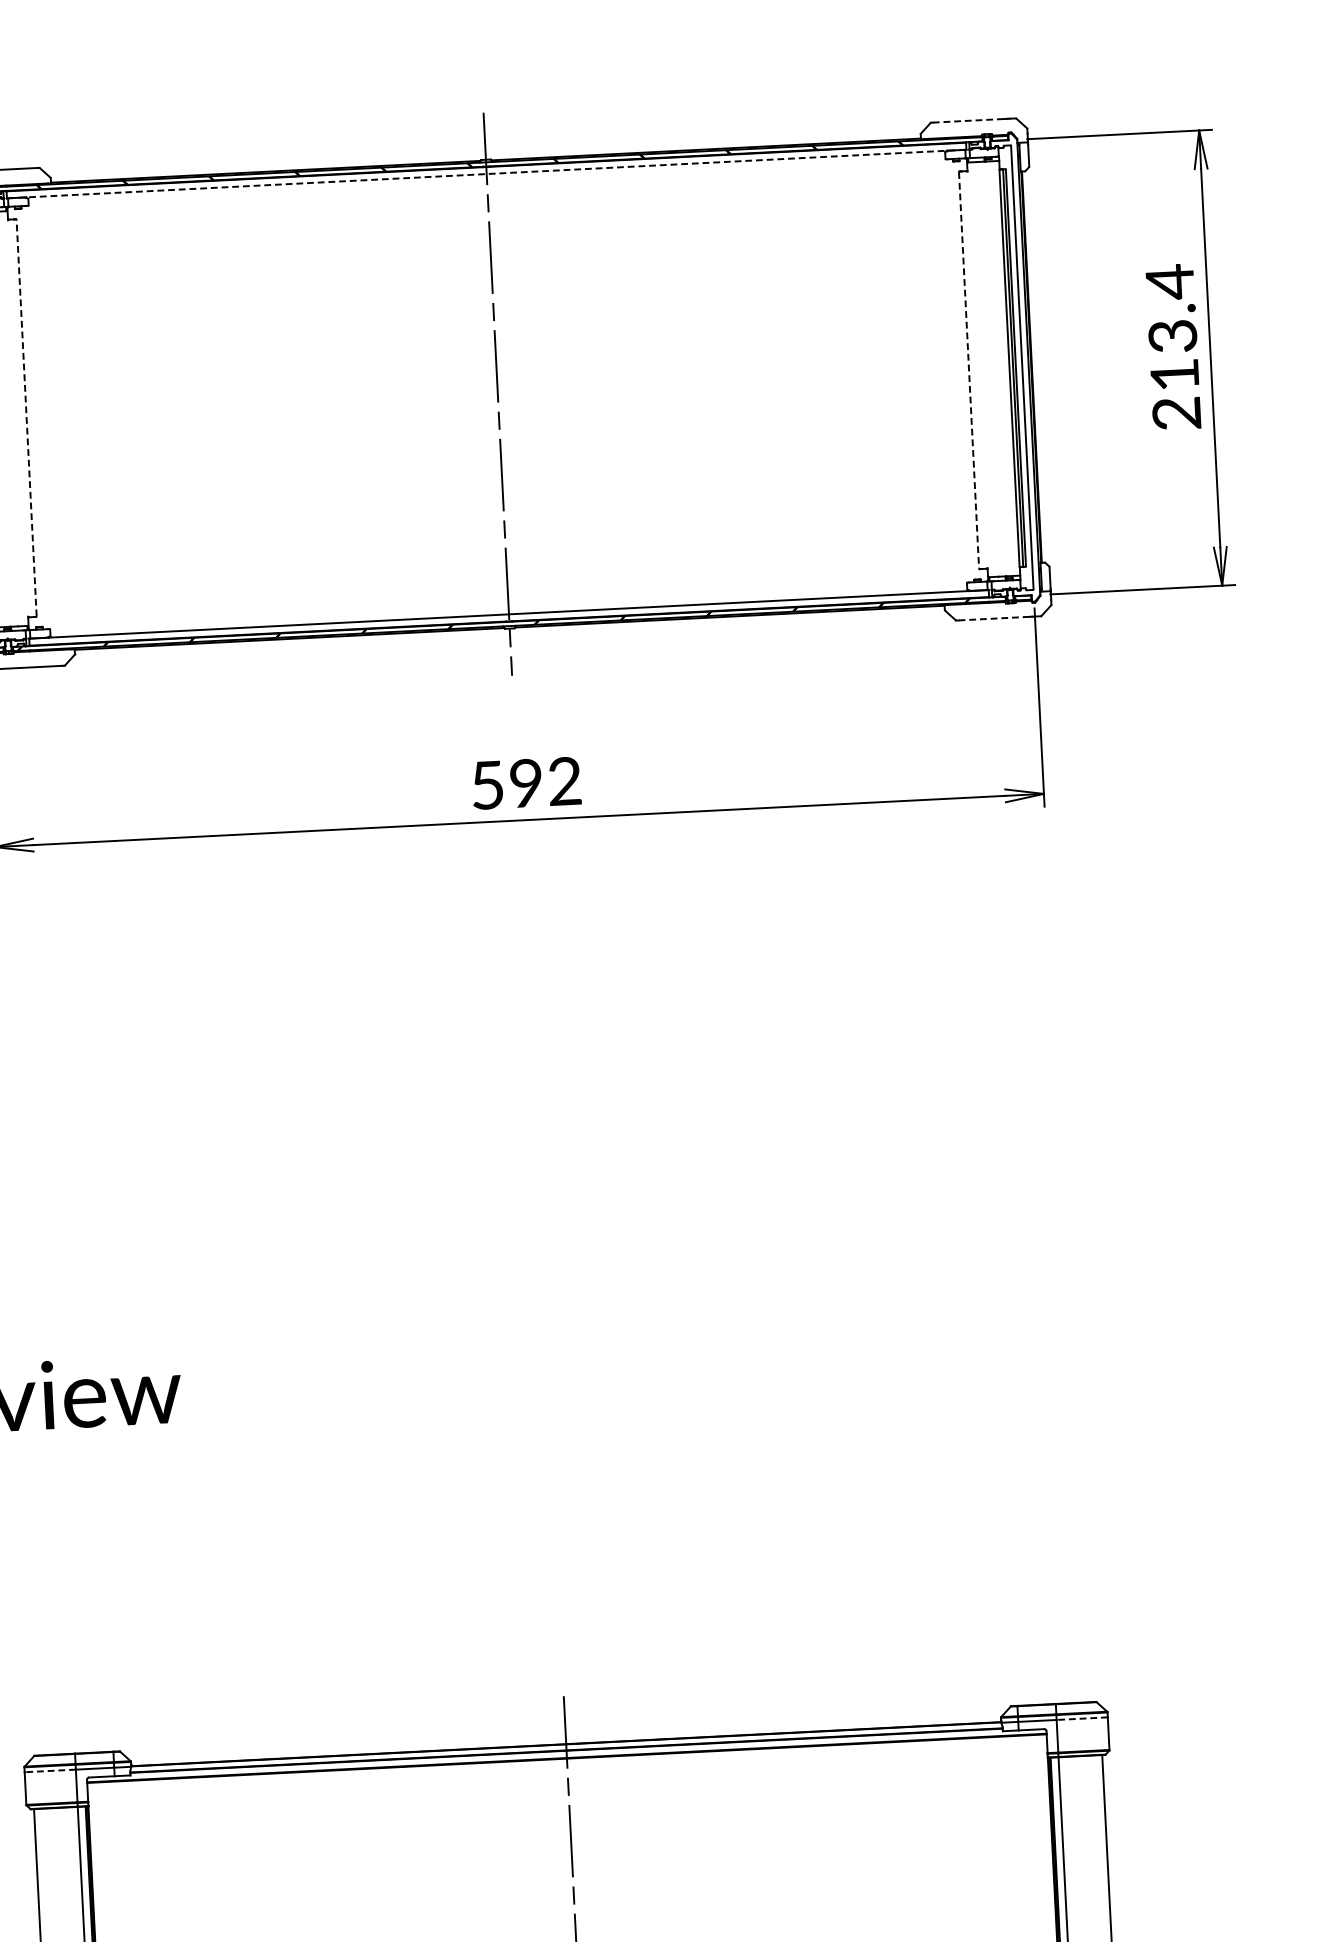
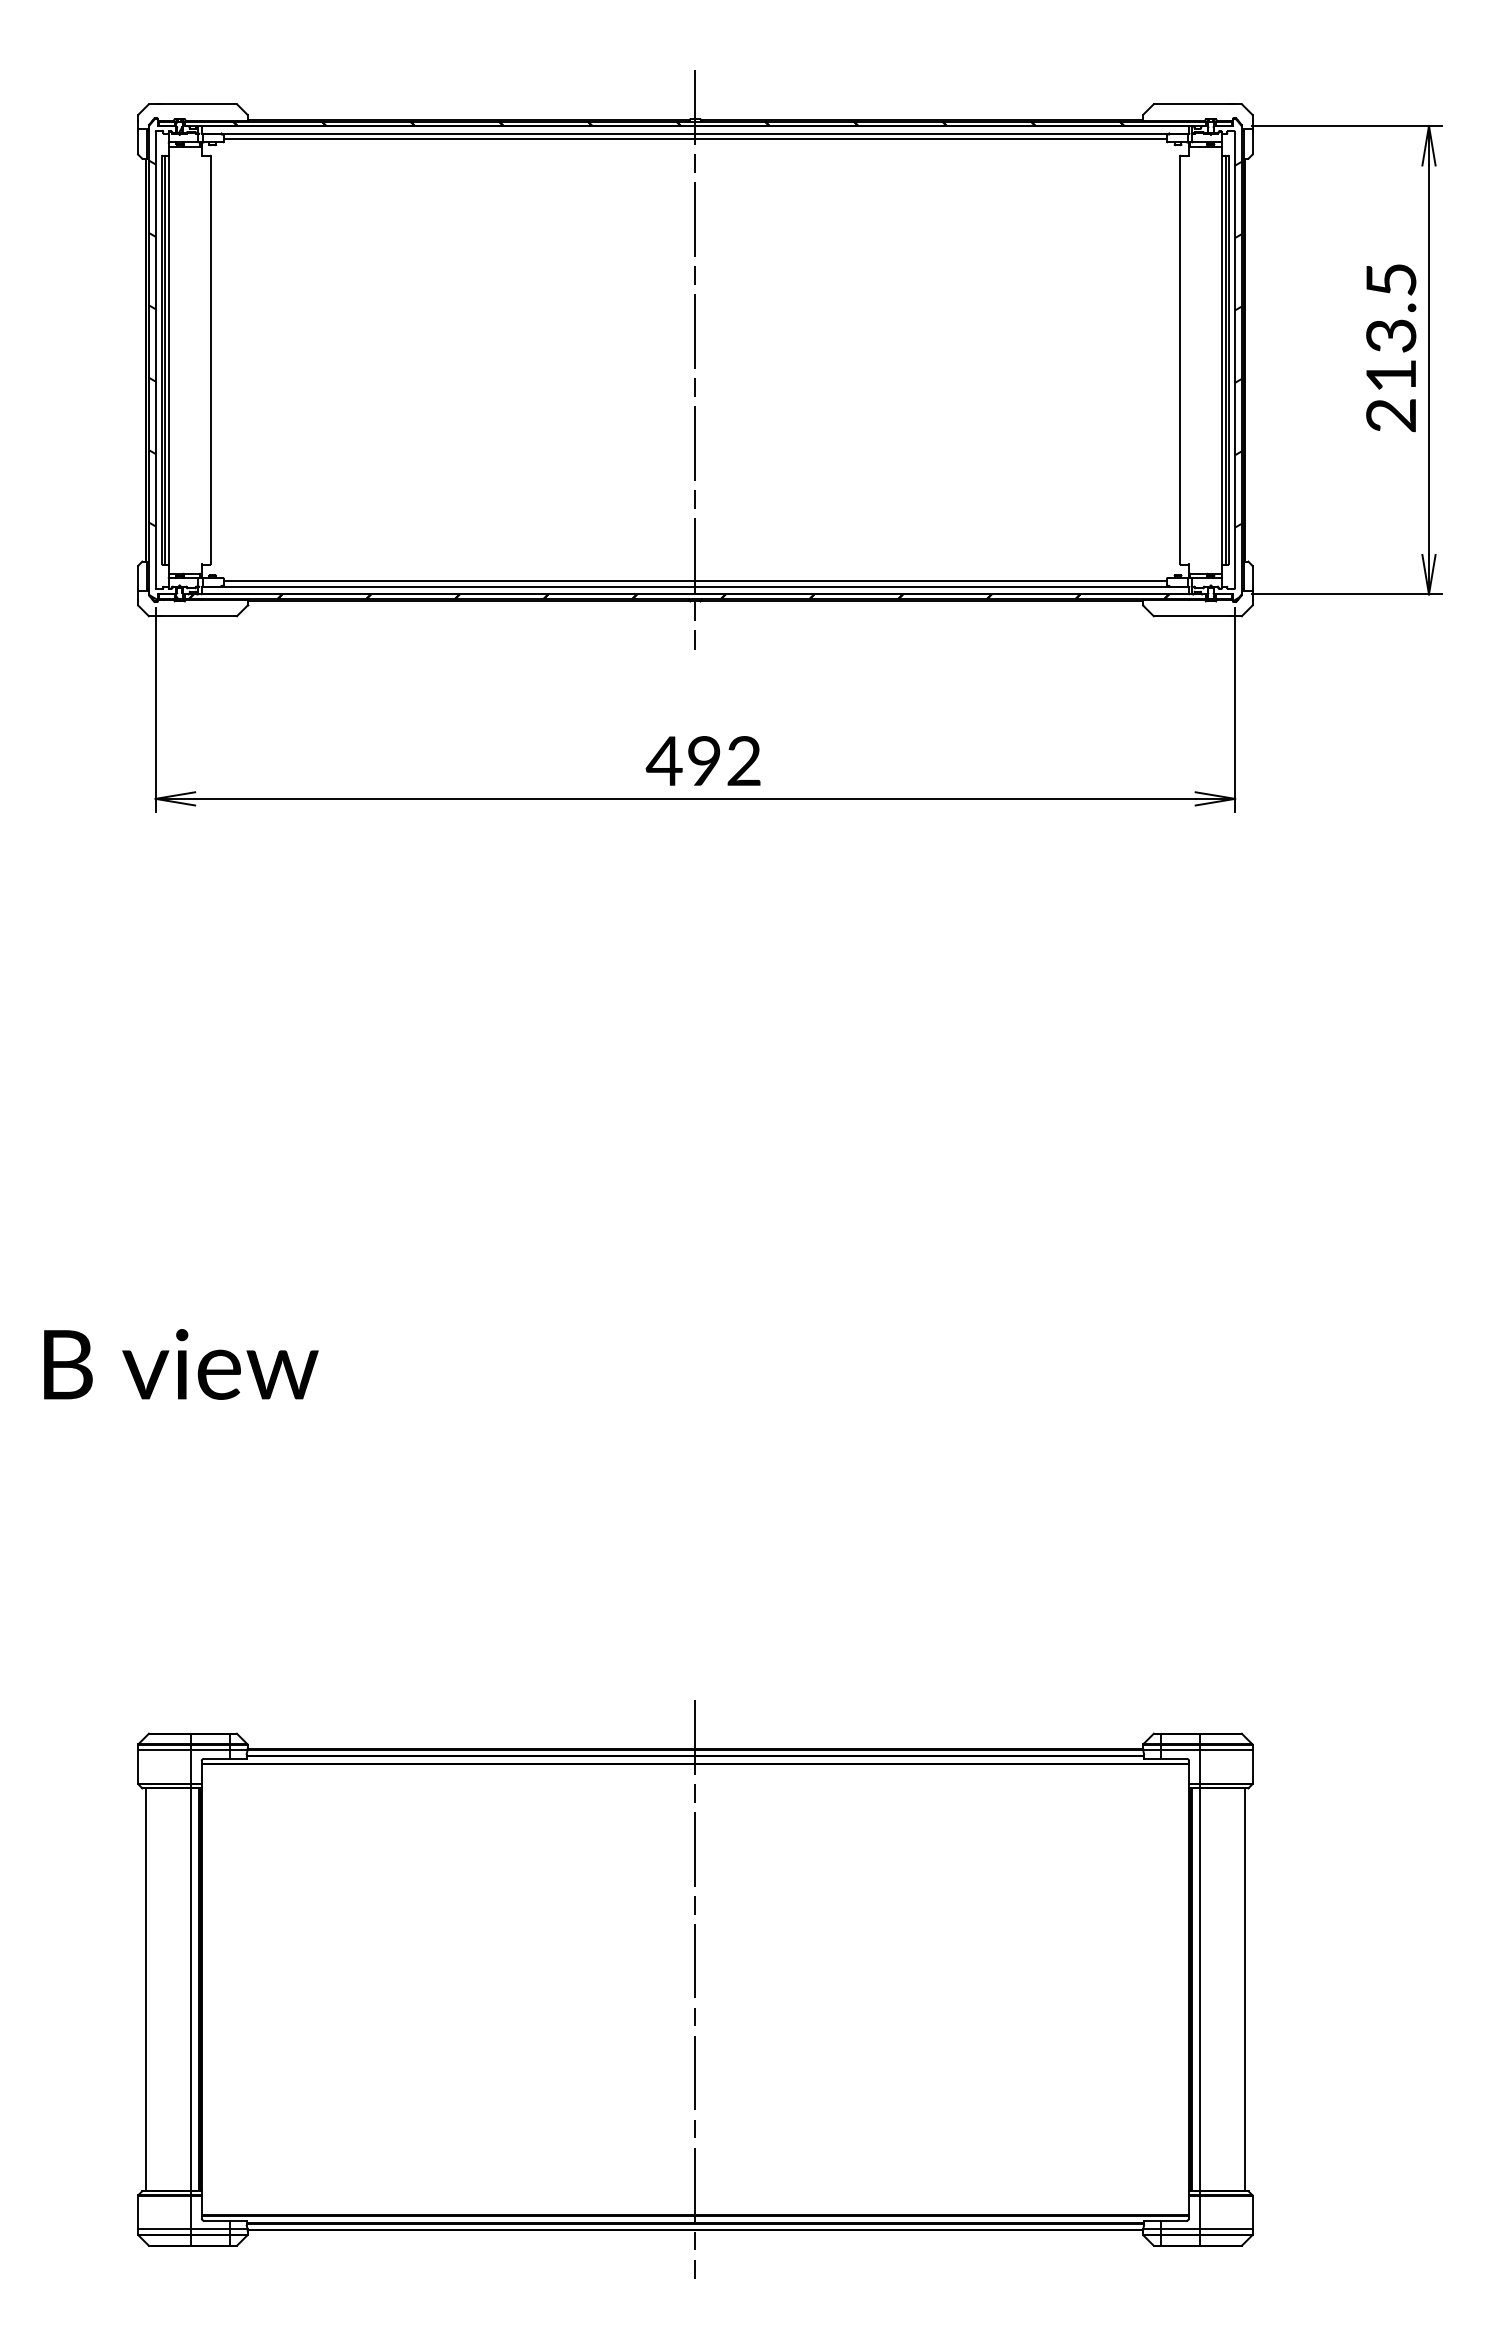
line: (968, 121) -> (1192, 104), dashed -> solid
line: (486, 173) -> (695, 133), dashed -> solid
line: (487, 179) -> (695, 139), added
text: (1170, 282) -> (1391, 280), 213.4 -> 213.5
line: (969, 370) -> (1180, 360), dashed -> solid
hatch: (1025, 388) -> (1237, 381), added
line: (26, 418) -> (210, 360), dashed -> solid
line: (508, 609) -> (695, 581), added
line: (994, 618) -> (1193, 616), dashed -> solid
text: (486, 785) -> (663, 761), 592 -> 492
line: (1081, 1719) -> (1225, 1750), dashed -> solid
line: (49, 1771) -> (163, 1750), dashed -> solid

